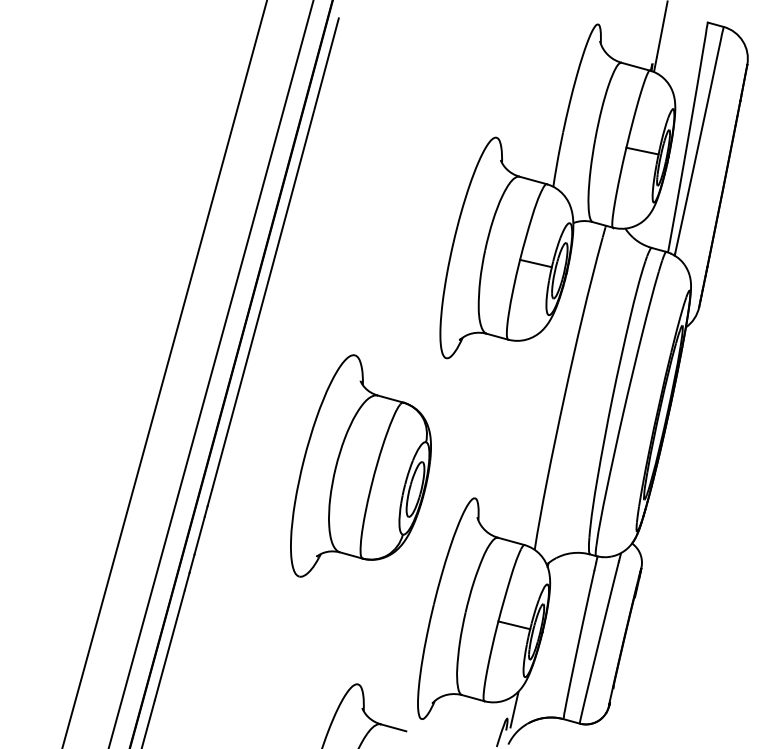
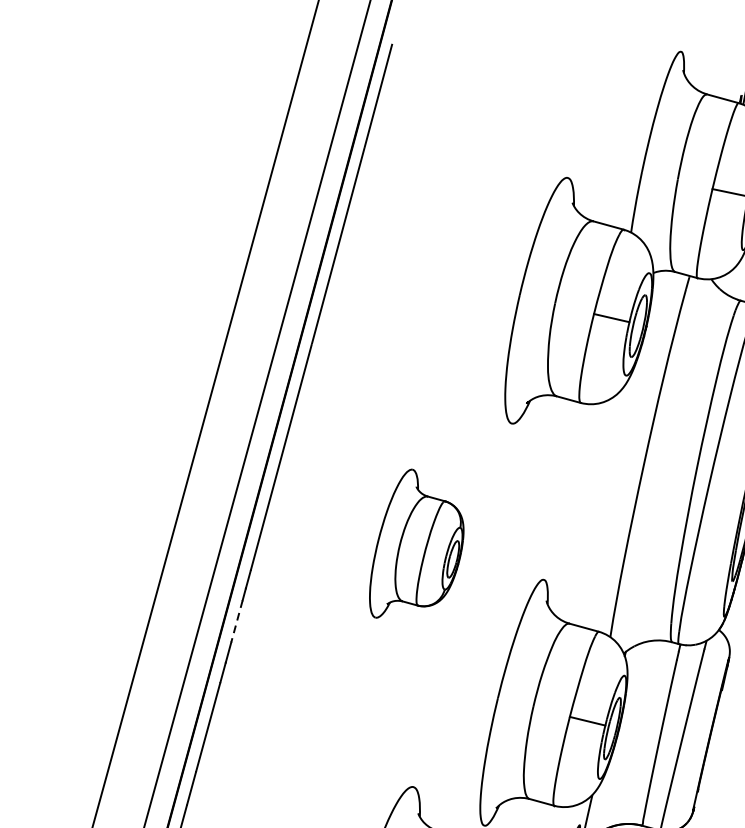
part: (360, 465) -> (416, 543), size x0.6
line: (199, 535) -> (236, 621), solid -> dashed

